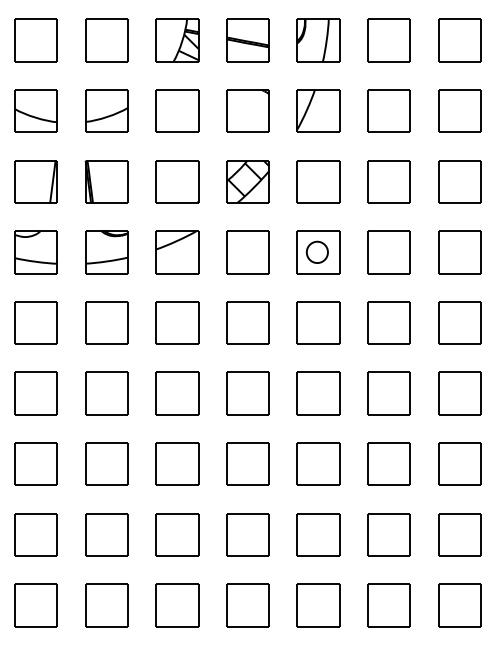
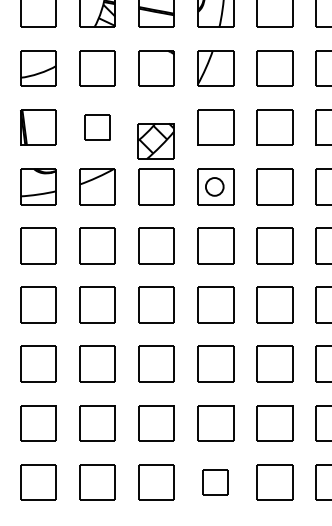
part: (177, 181) -> (97, 127), size x0.7
part: (247, 181) -> (155, 140), moved
part: (318, 605) -> (215, 482), size x0.7

